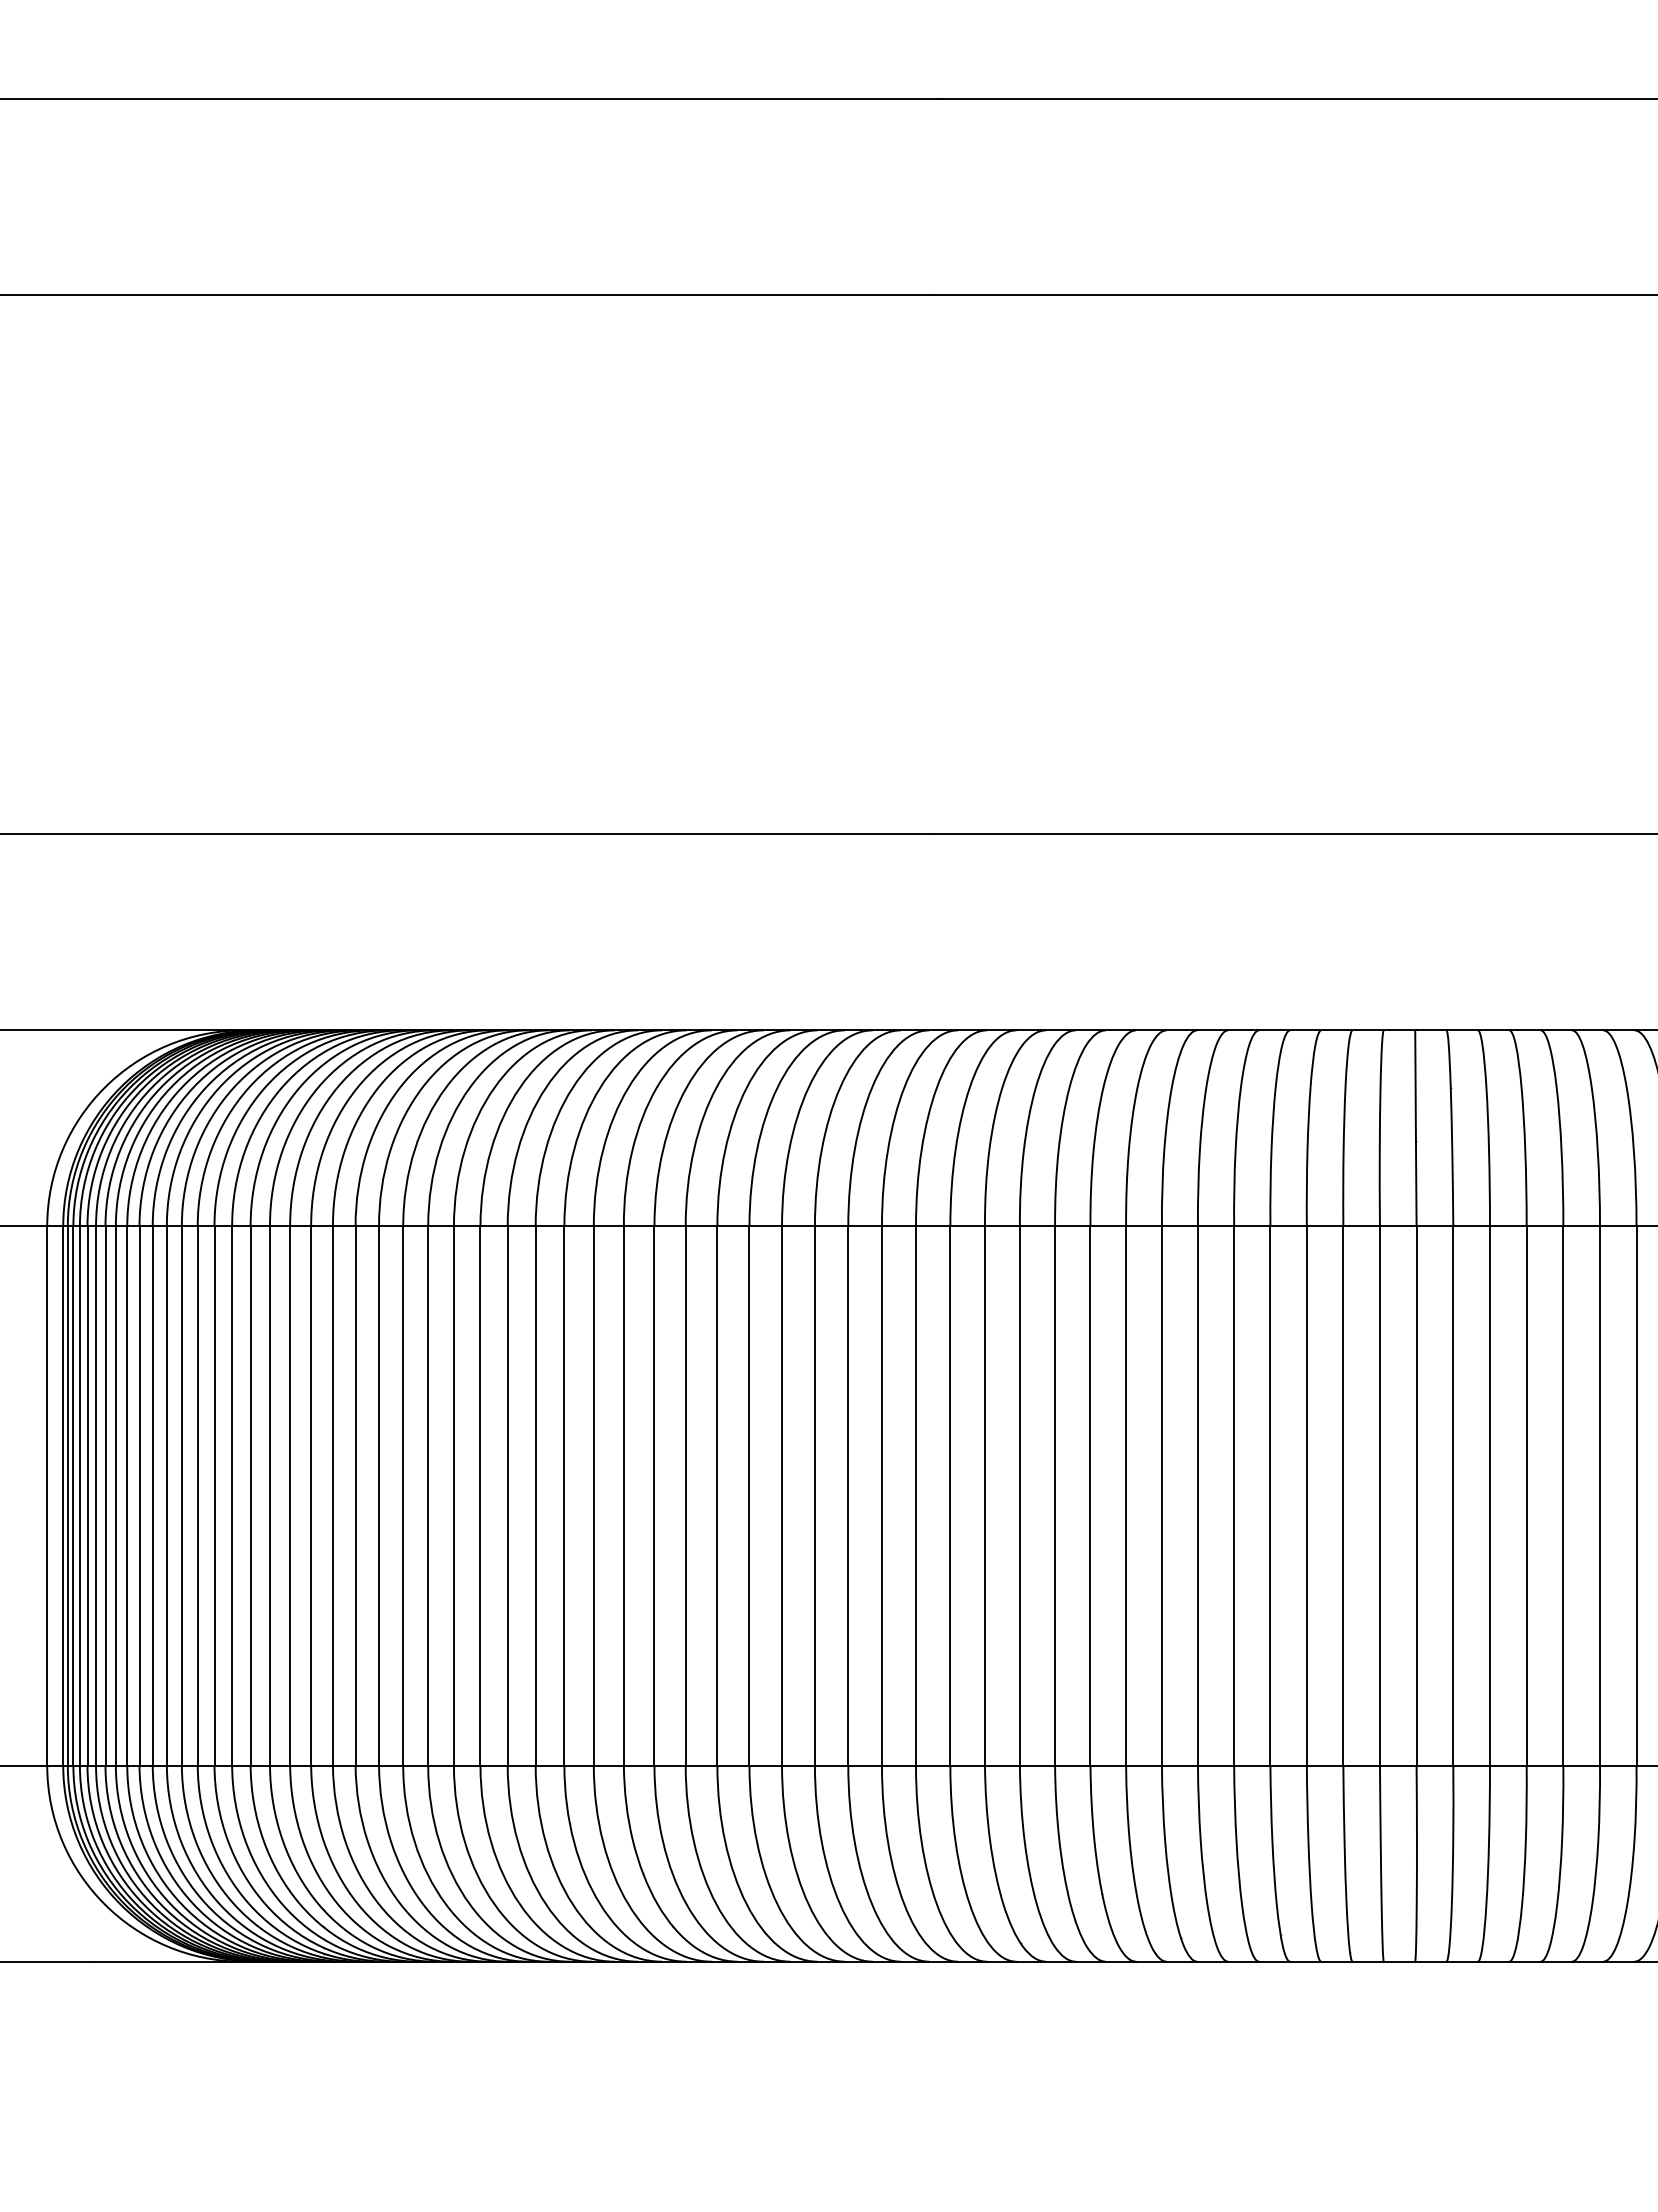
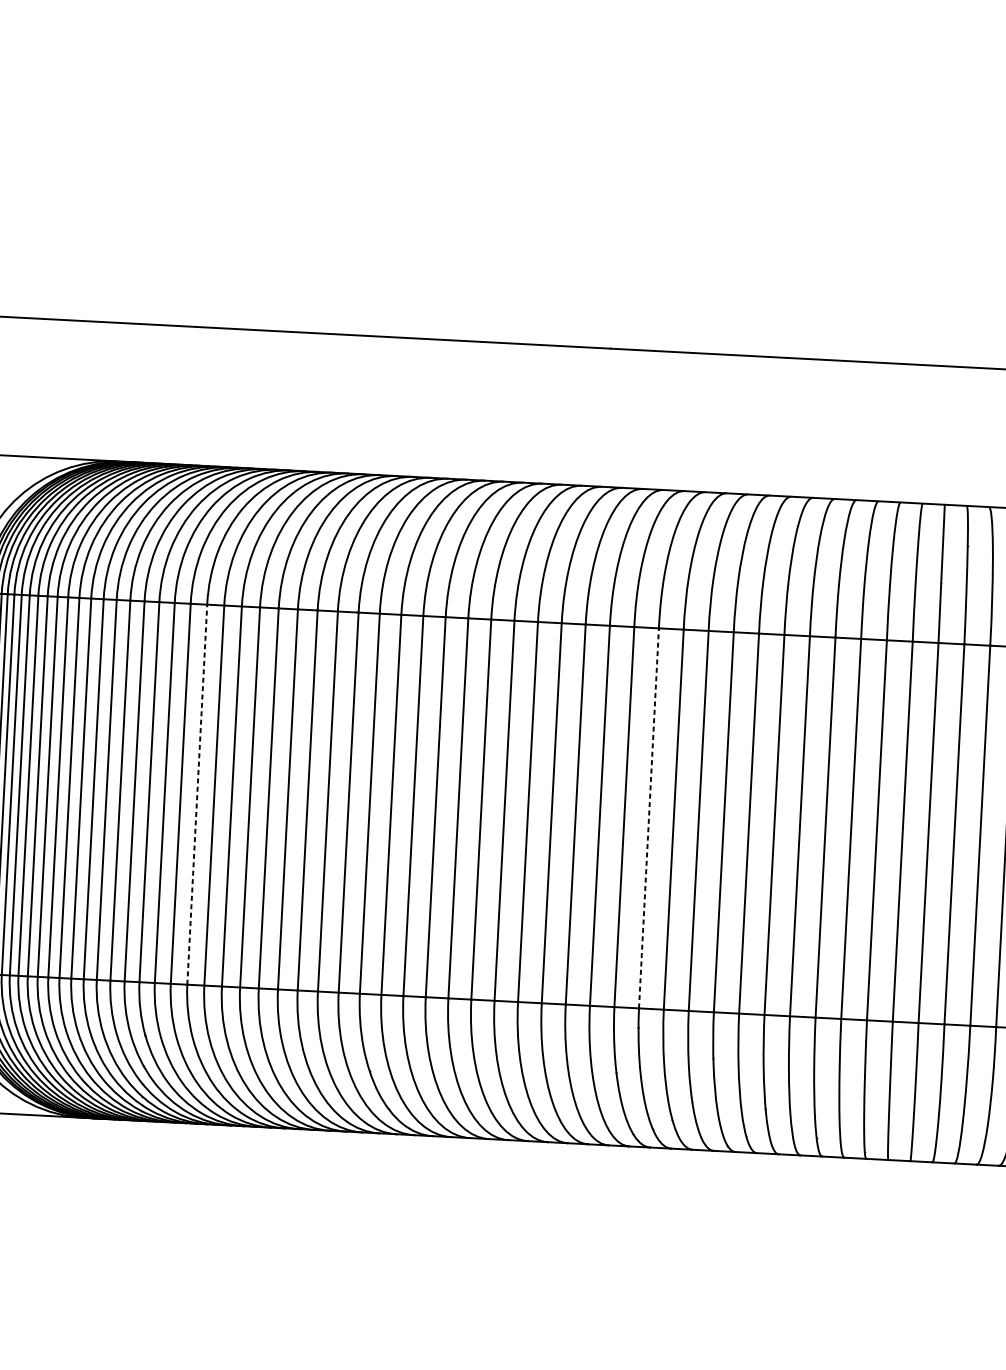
line: (379, 1496) -> (197, 795), solid -> dashed
line: (1019, 1496) -> (648, 818), solid -> dashed

